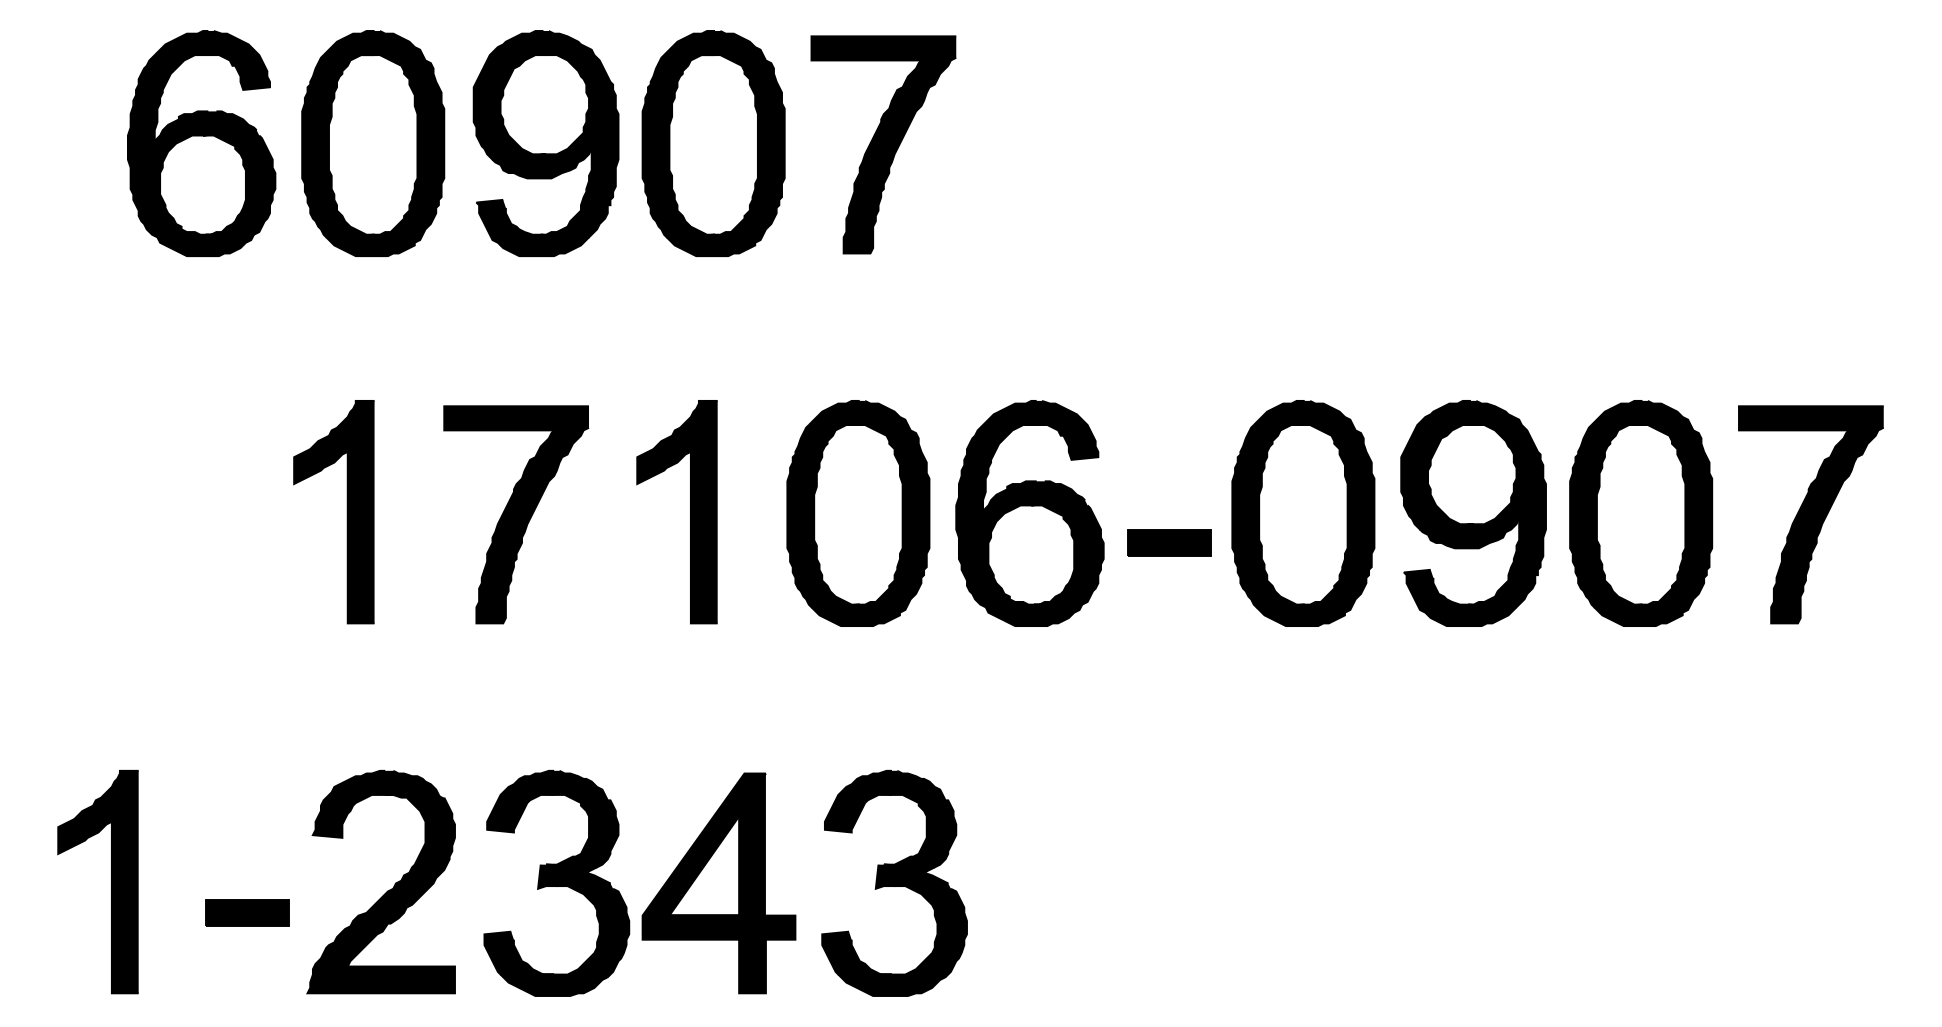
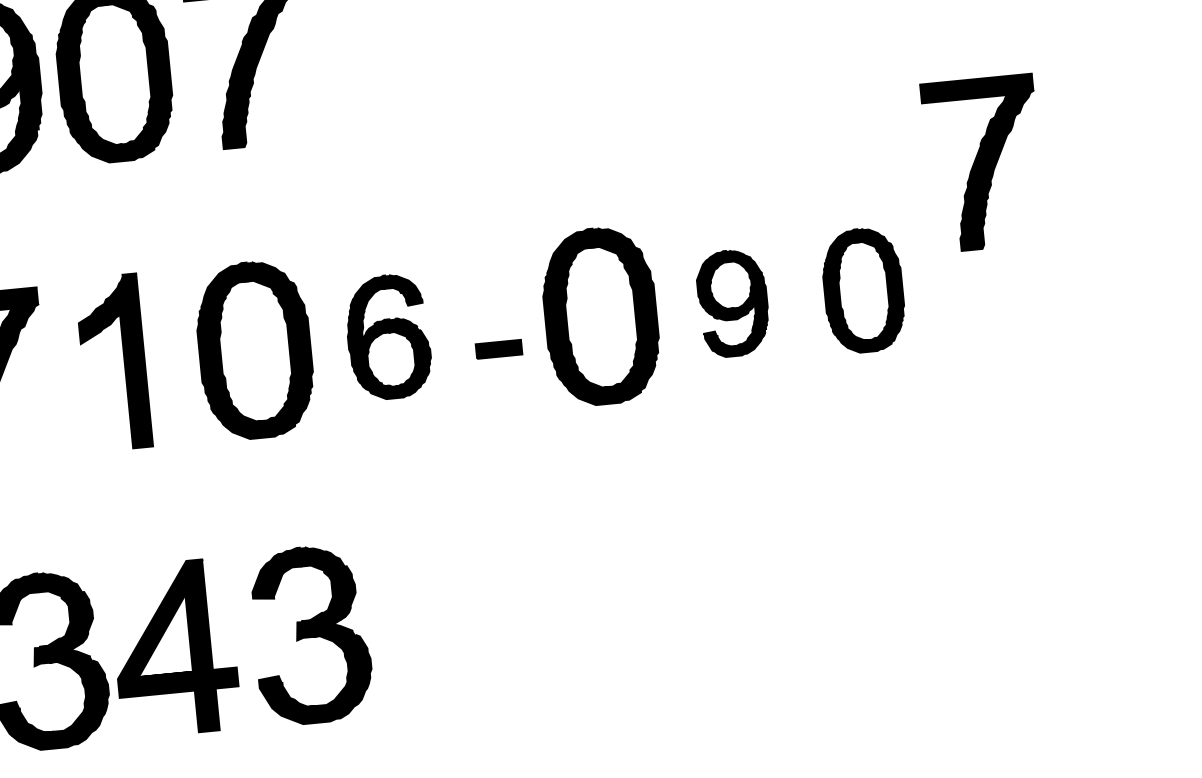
part: (1029, 513) -> (388, 337), size x0.7
part: (1473, 513) -> (733, 303), size x0.6
part: (1641, 513) -> (863, 290), size x0.7
part: (1810, 514) -> (983, 163), moved
part: (1169, 542) -> (499, 348), size x0.7

